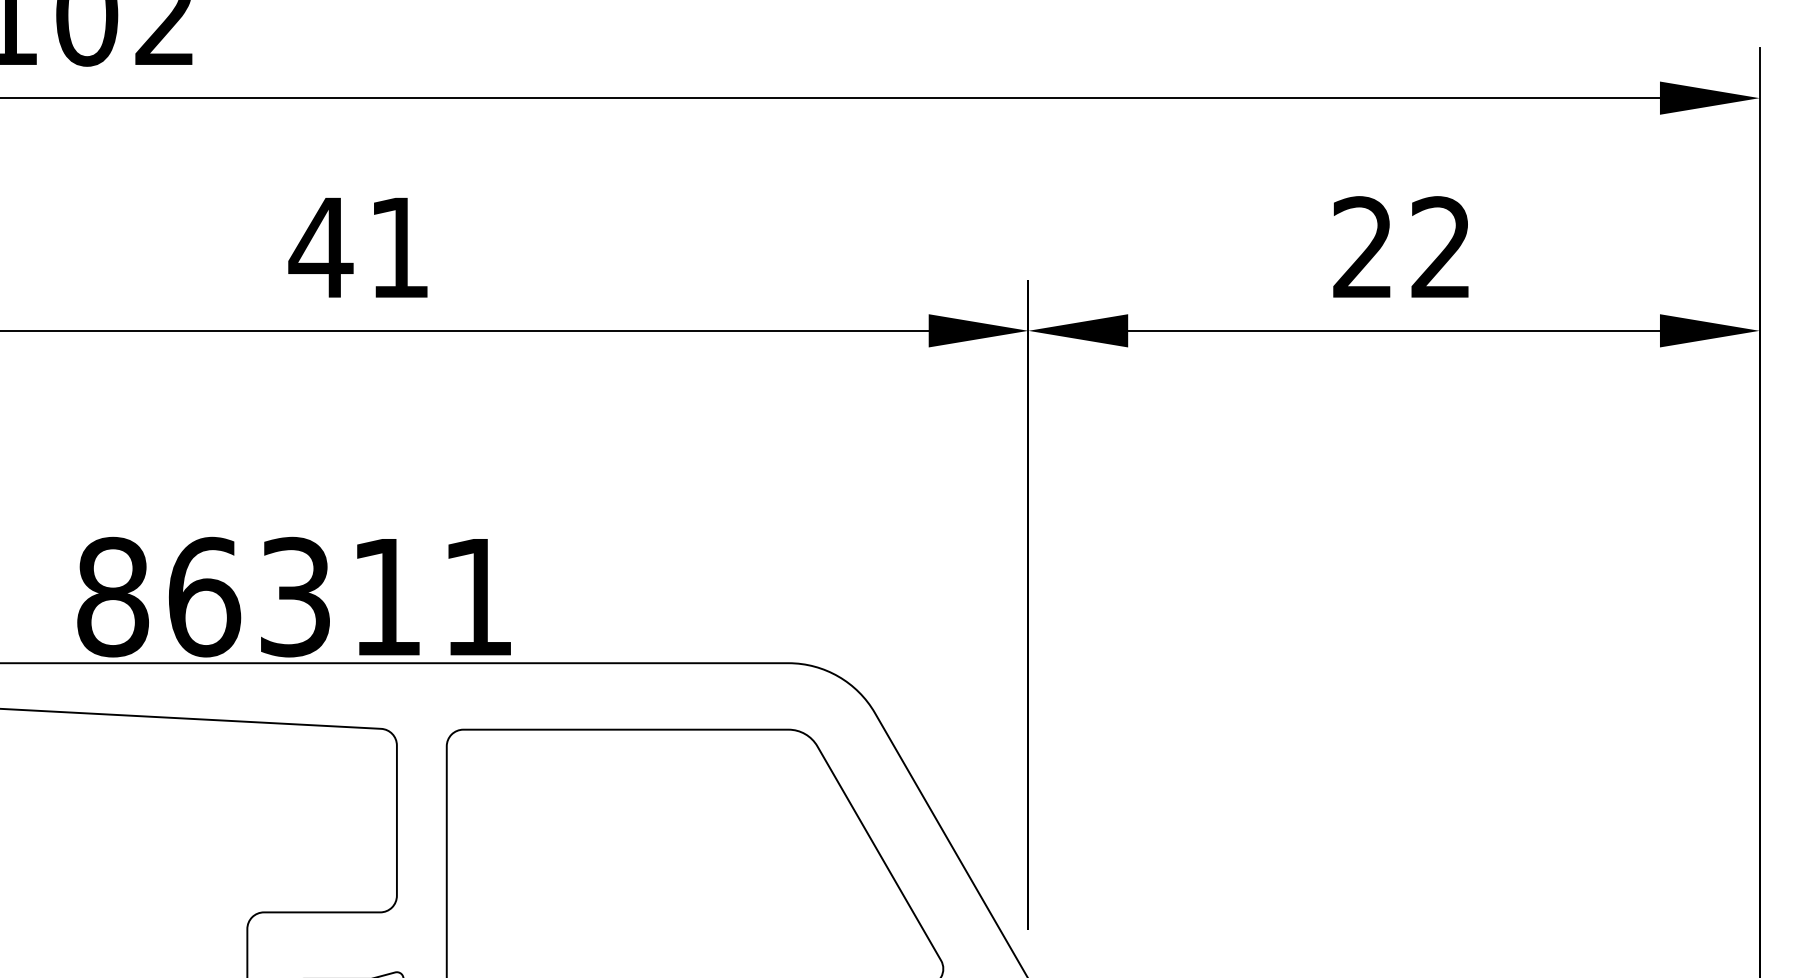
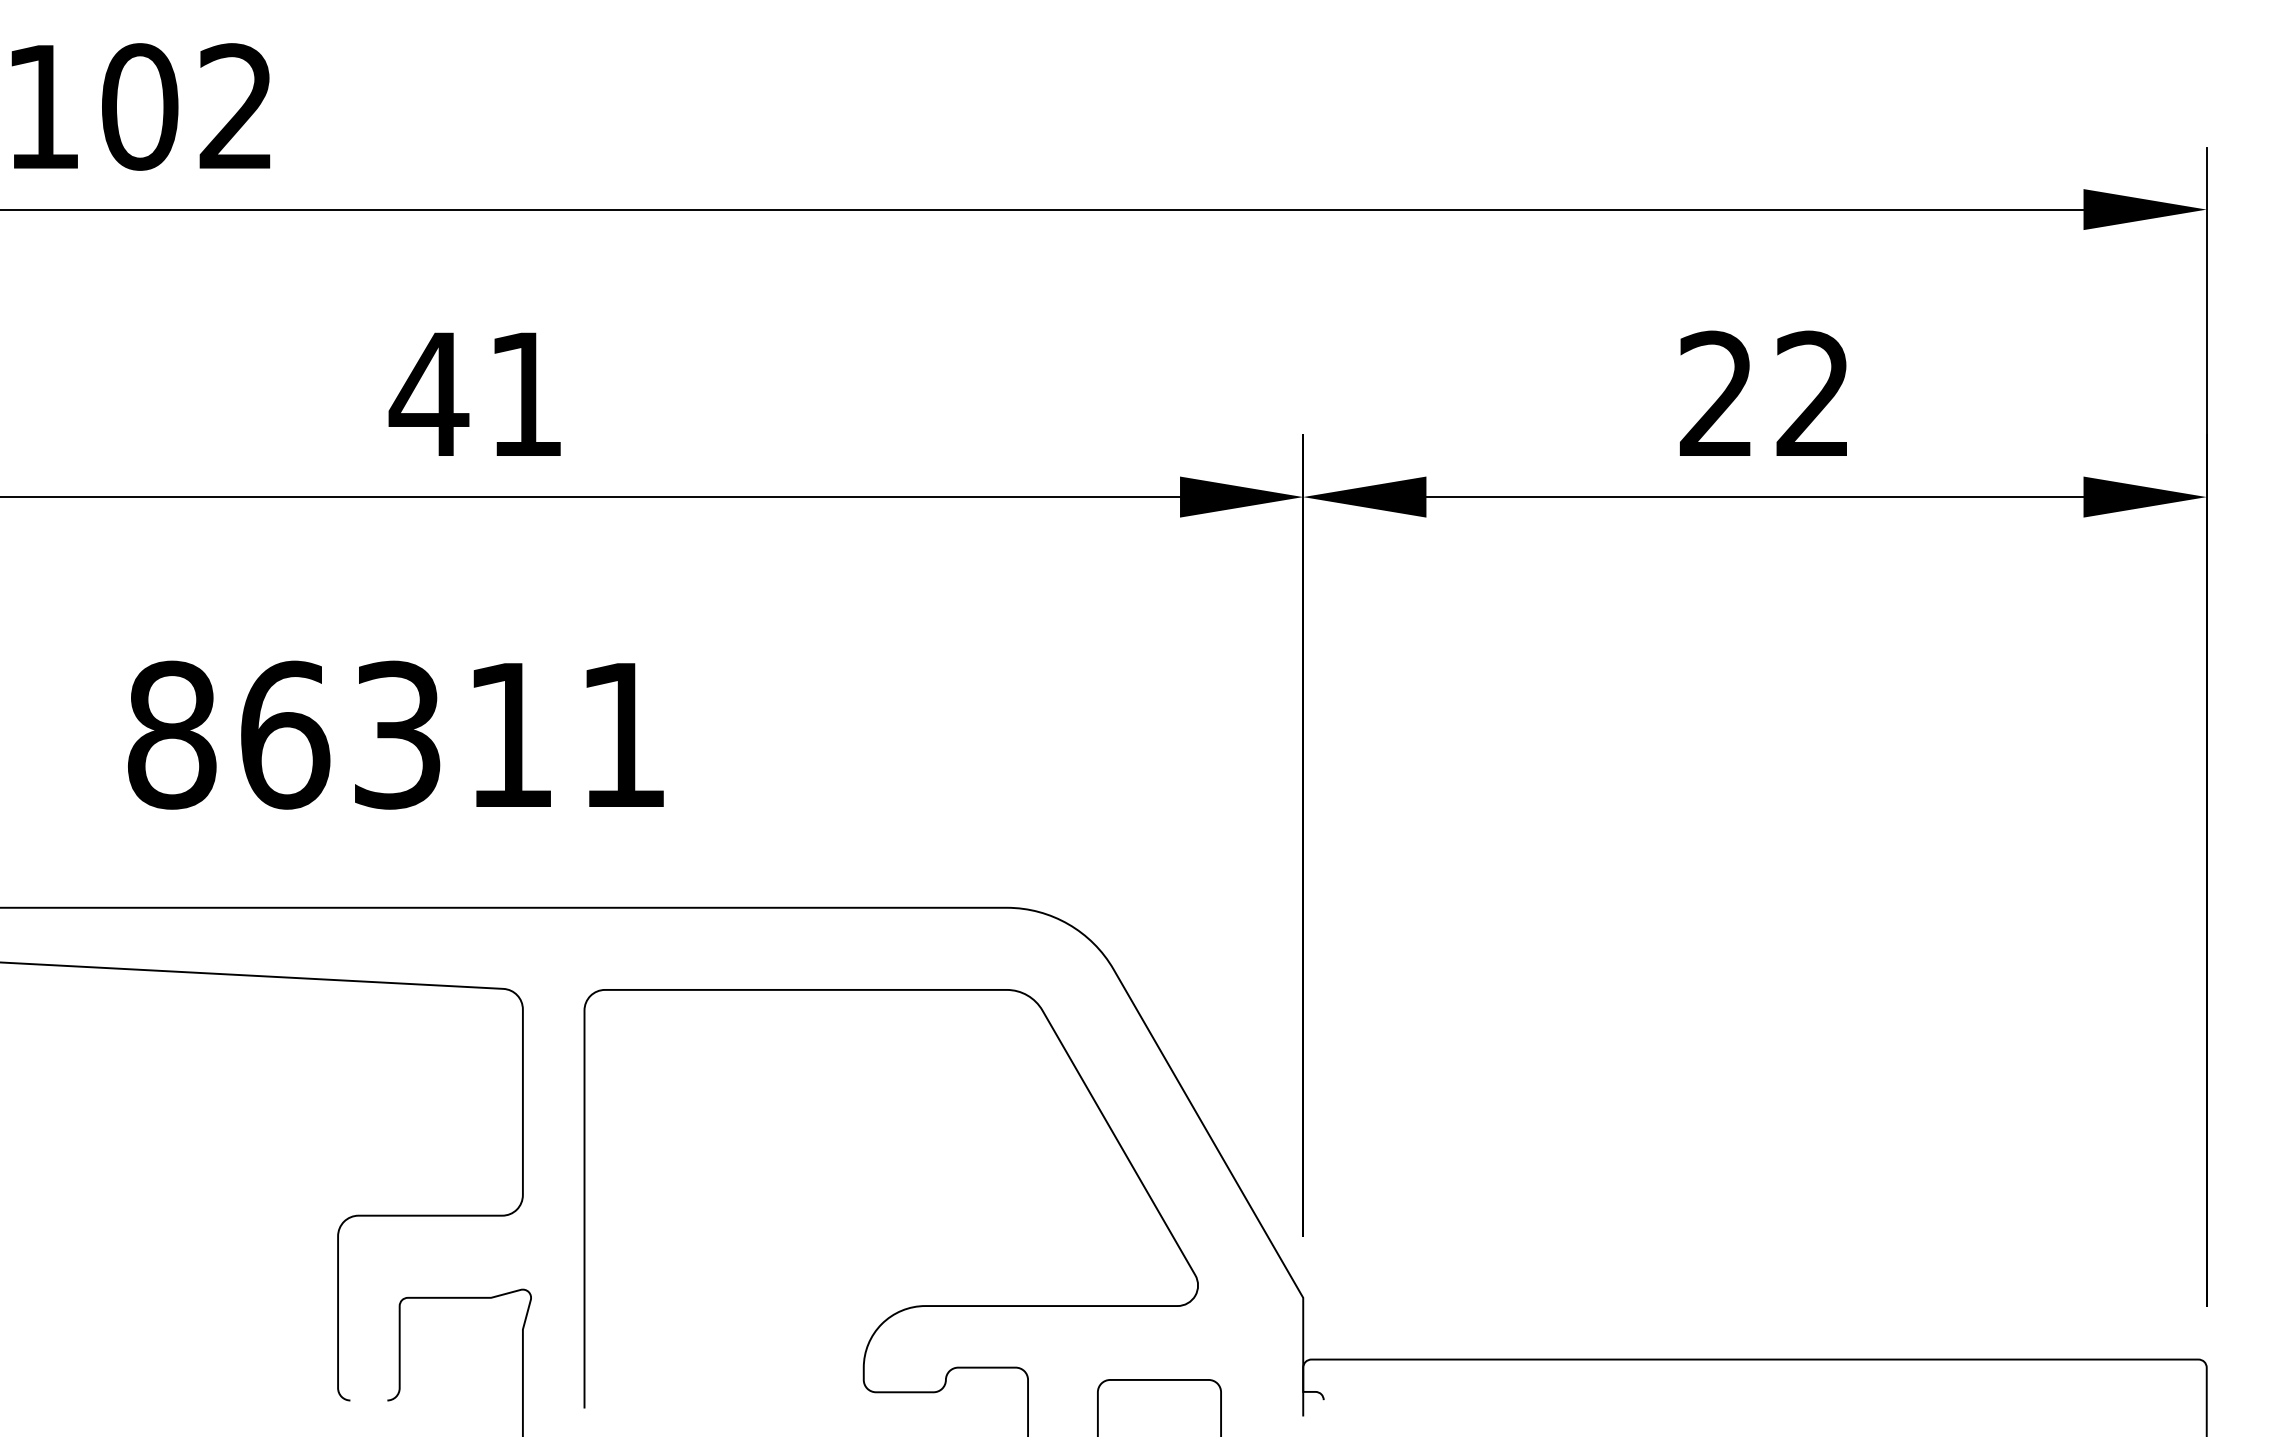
text: (293, 596) -> (395, 734), moved

